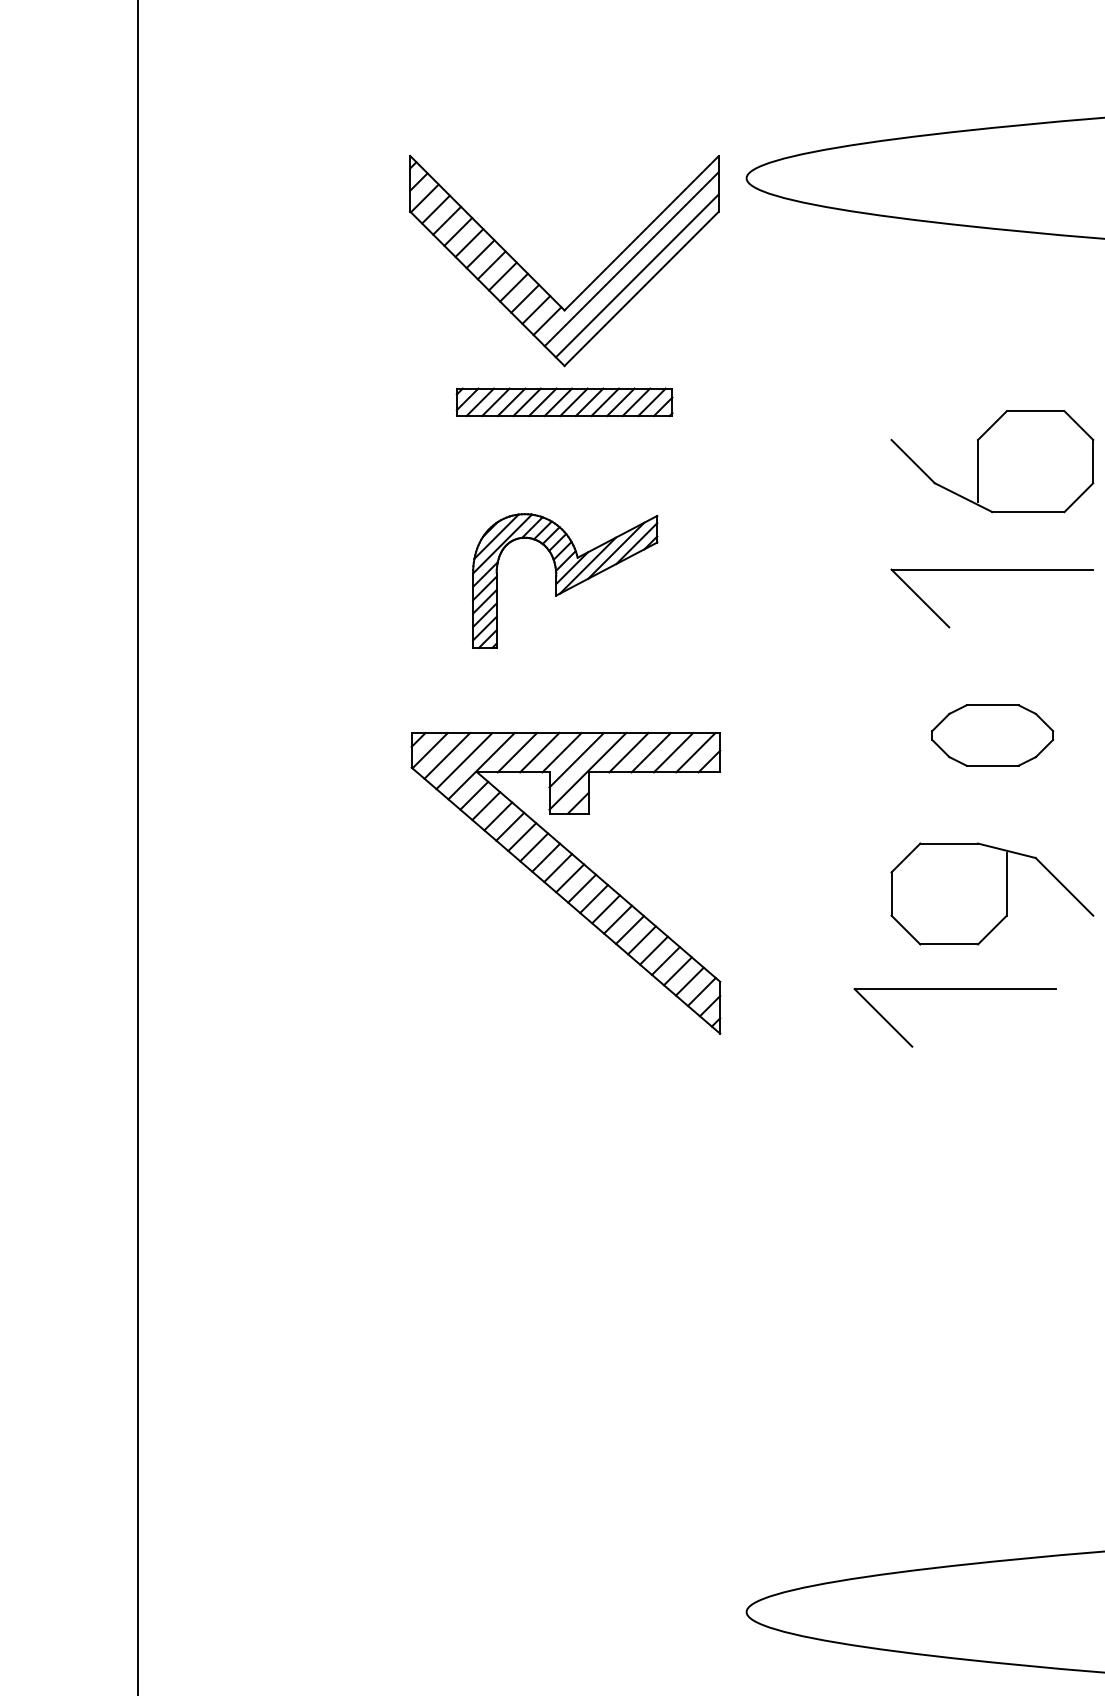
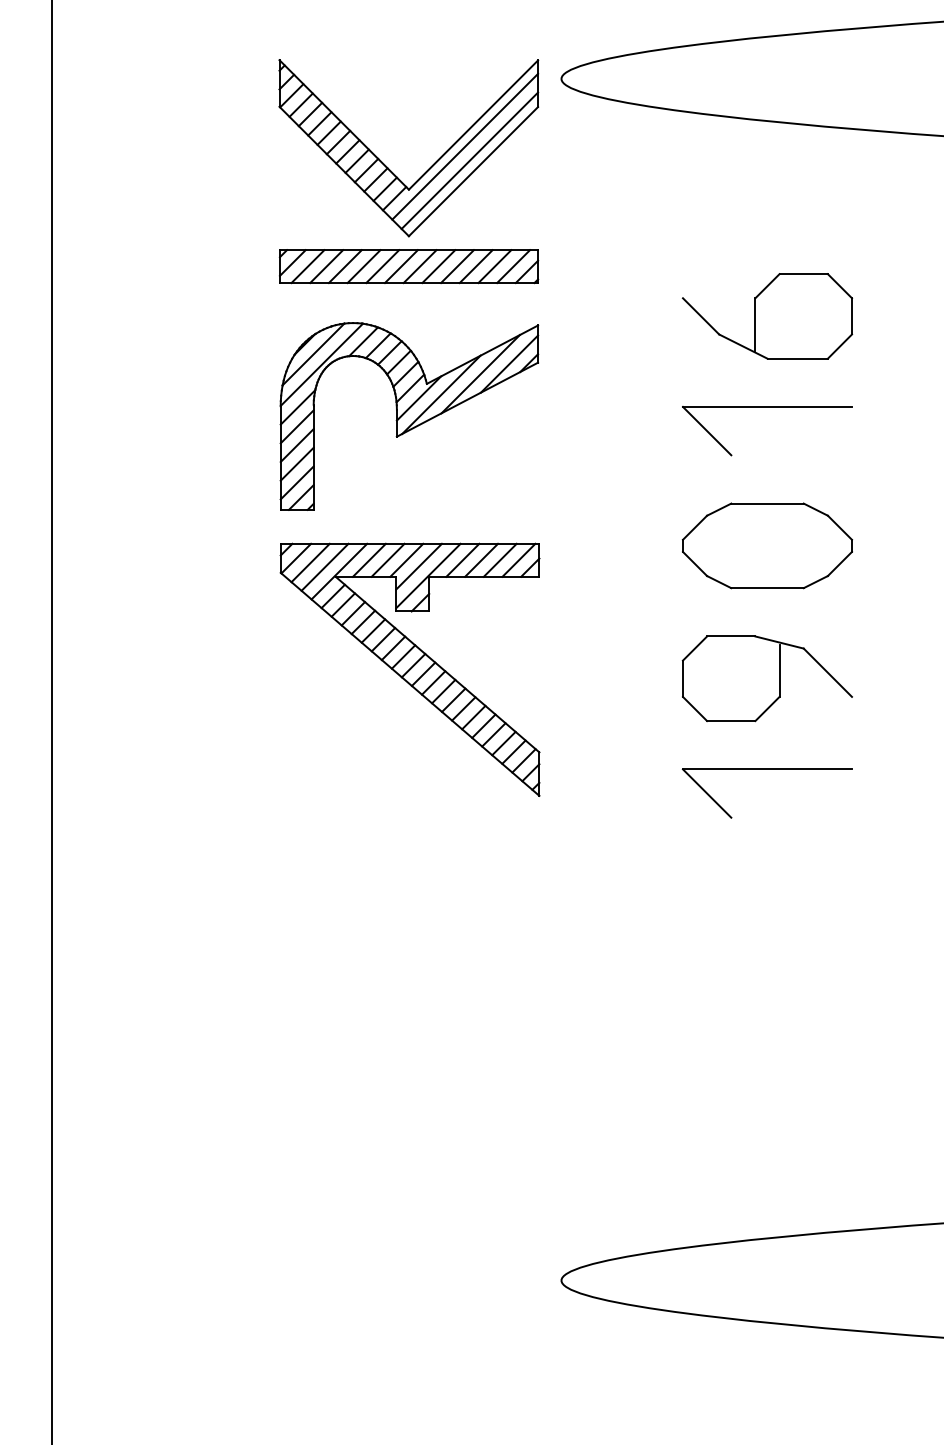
part: (564, 402) -> (408, 266), size x1.43
part: (565, 581) -> (409, 416), size x1.67
part: (992, 735) -> (767, 545), size x1.67
part: (954, 989) -> (766, 769), moved

